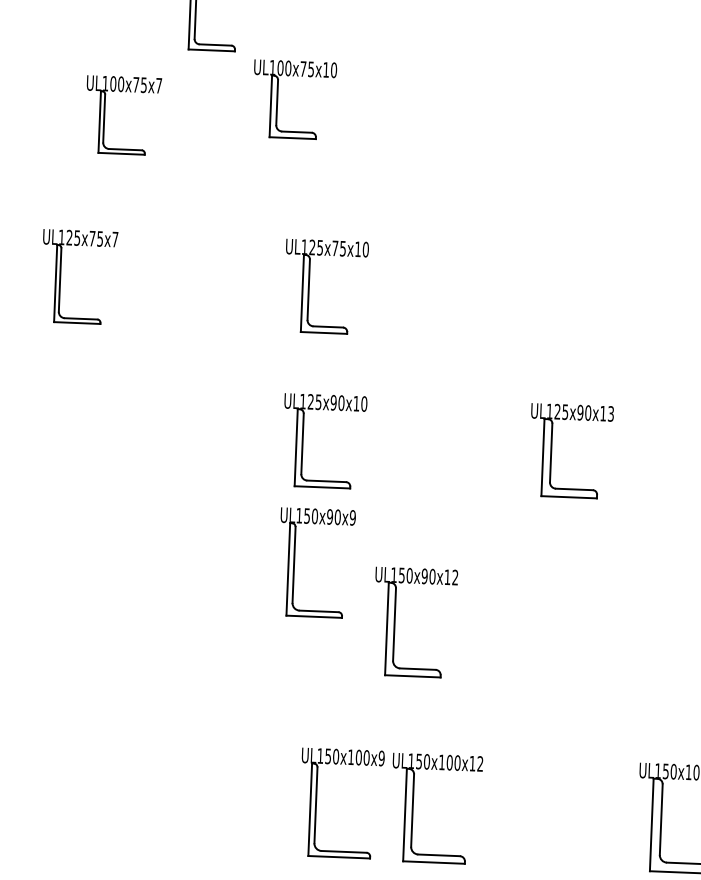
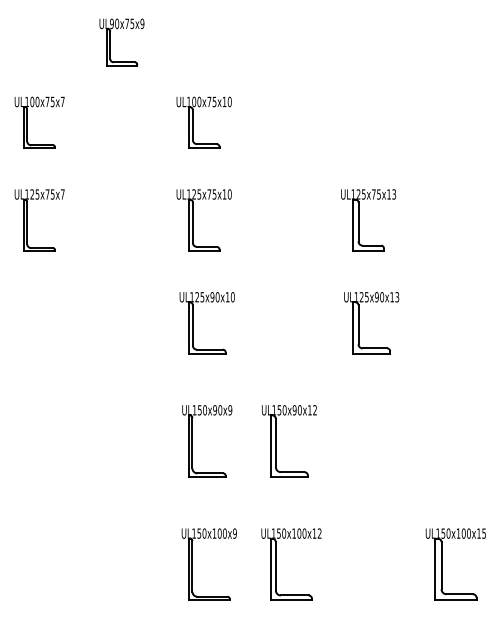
part: (278, 98) -> (193, 122), moved
part: (104, 114) -> (27, 122), moved
part: (558, 296) -> (359, 220), added
part: (294, 562) -> (192, 441), moved
part: (395, 622) -> (276, 441), moved
part: (316, 802) -> (192, 564), moved

